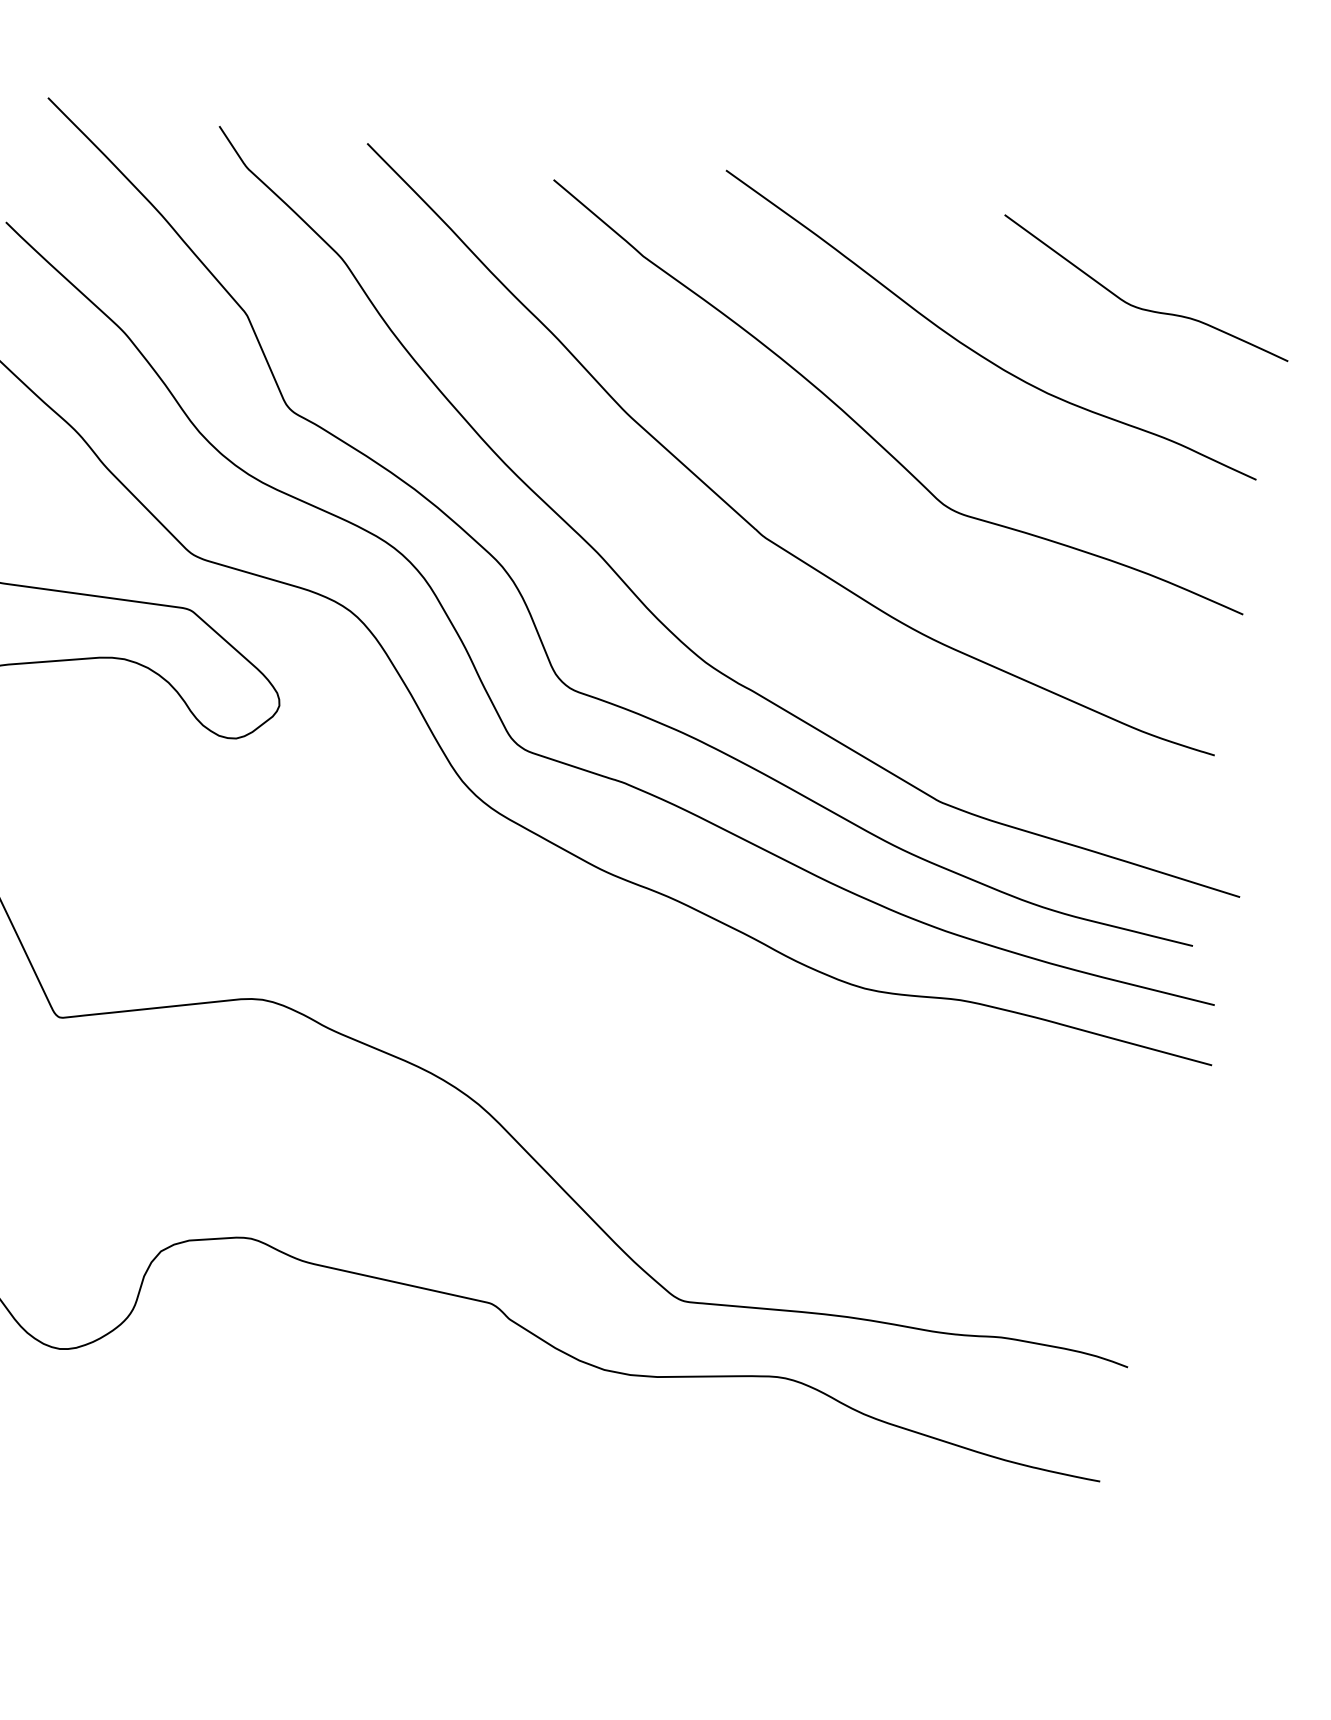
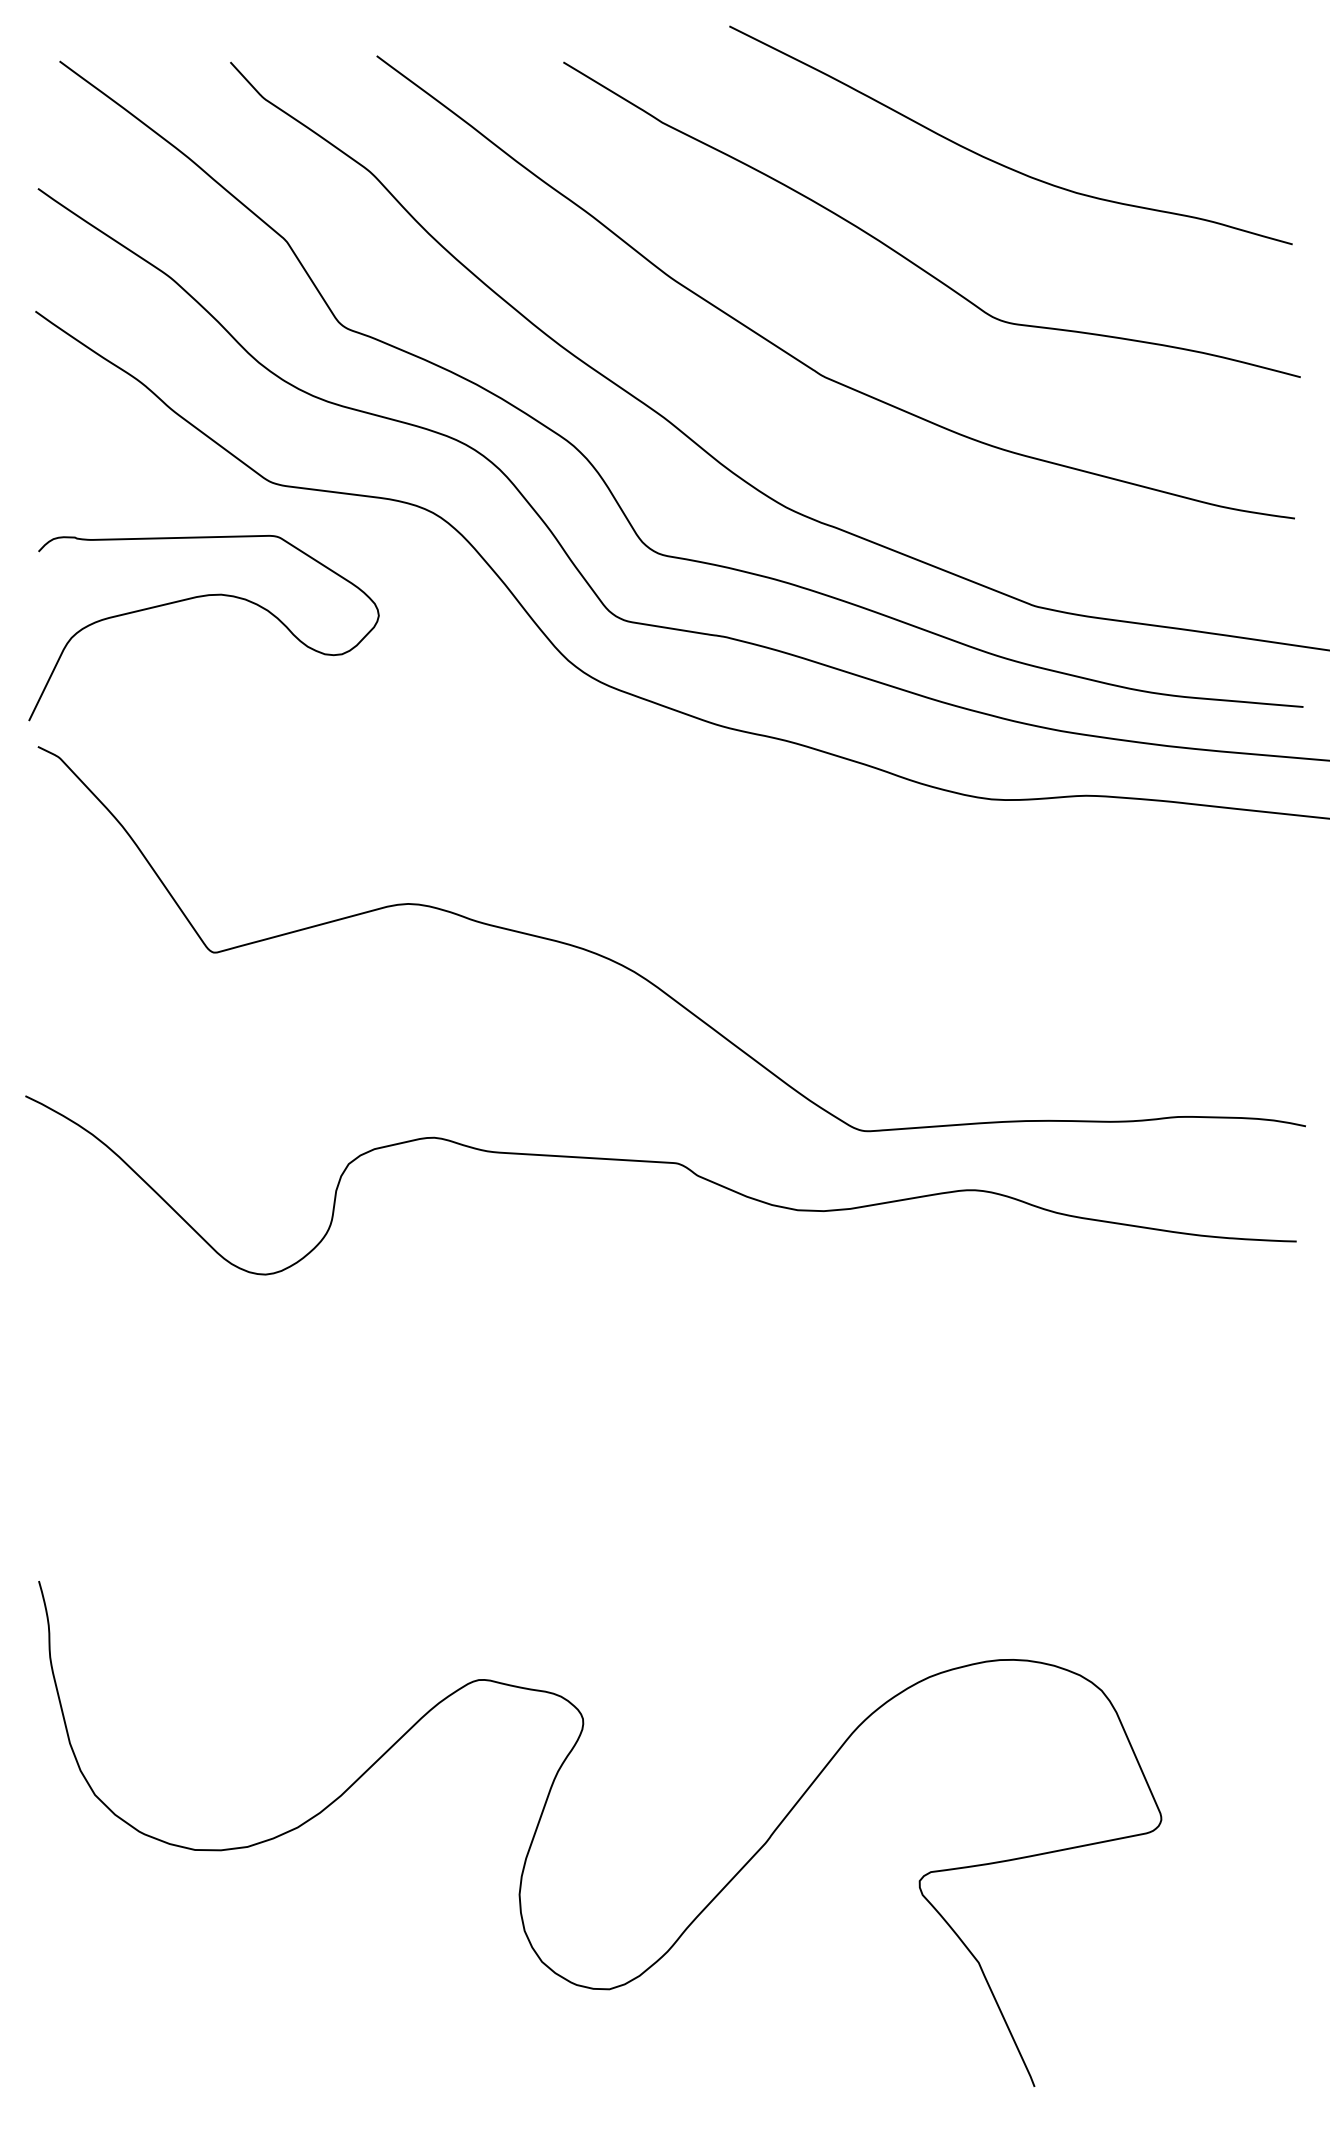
curve: (1138, 306) -> (1151, 94), removed

